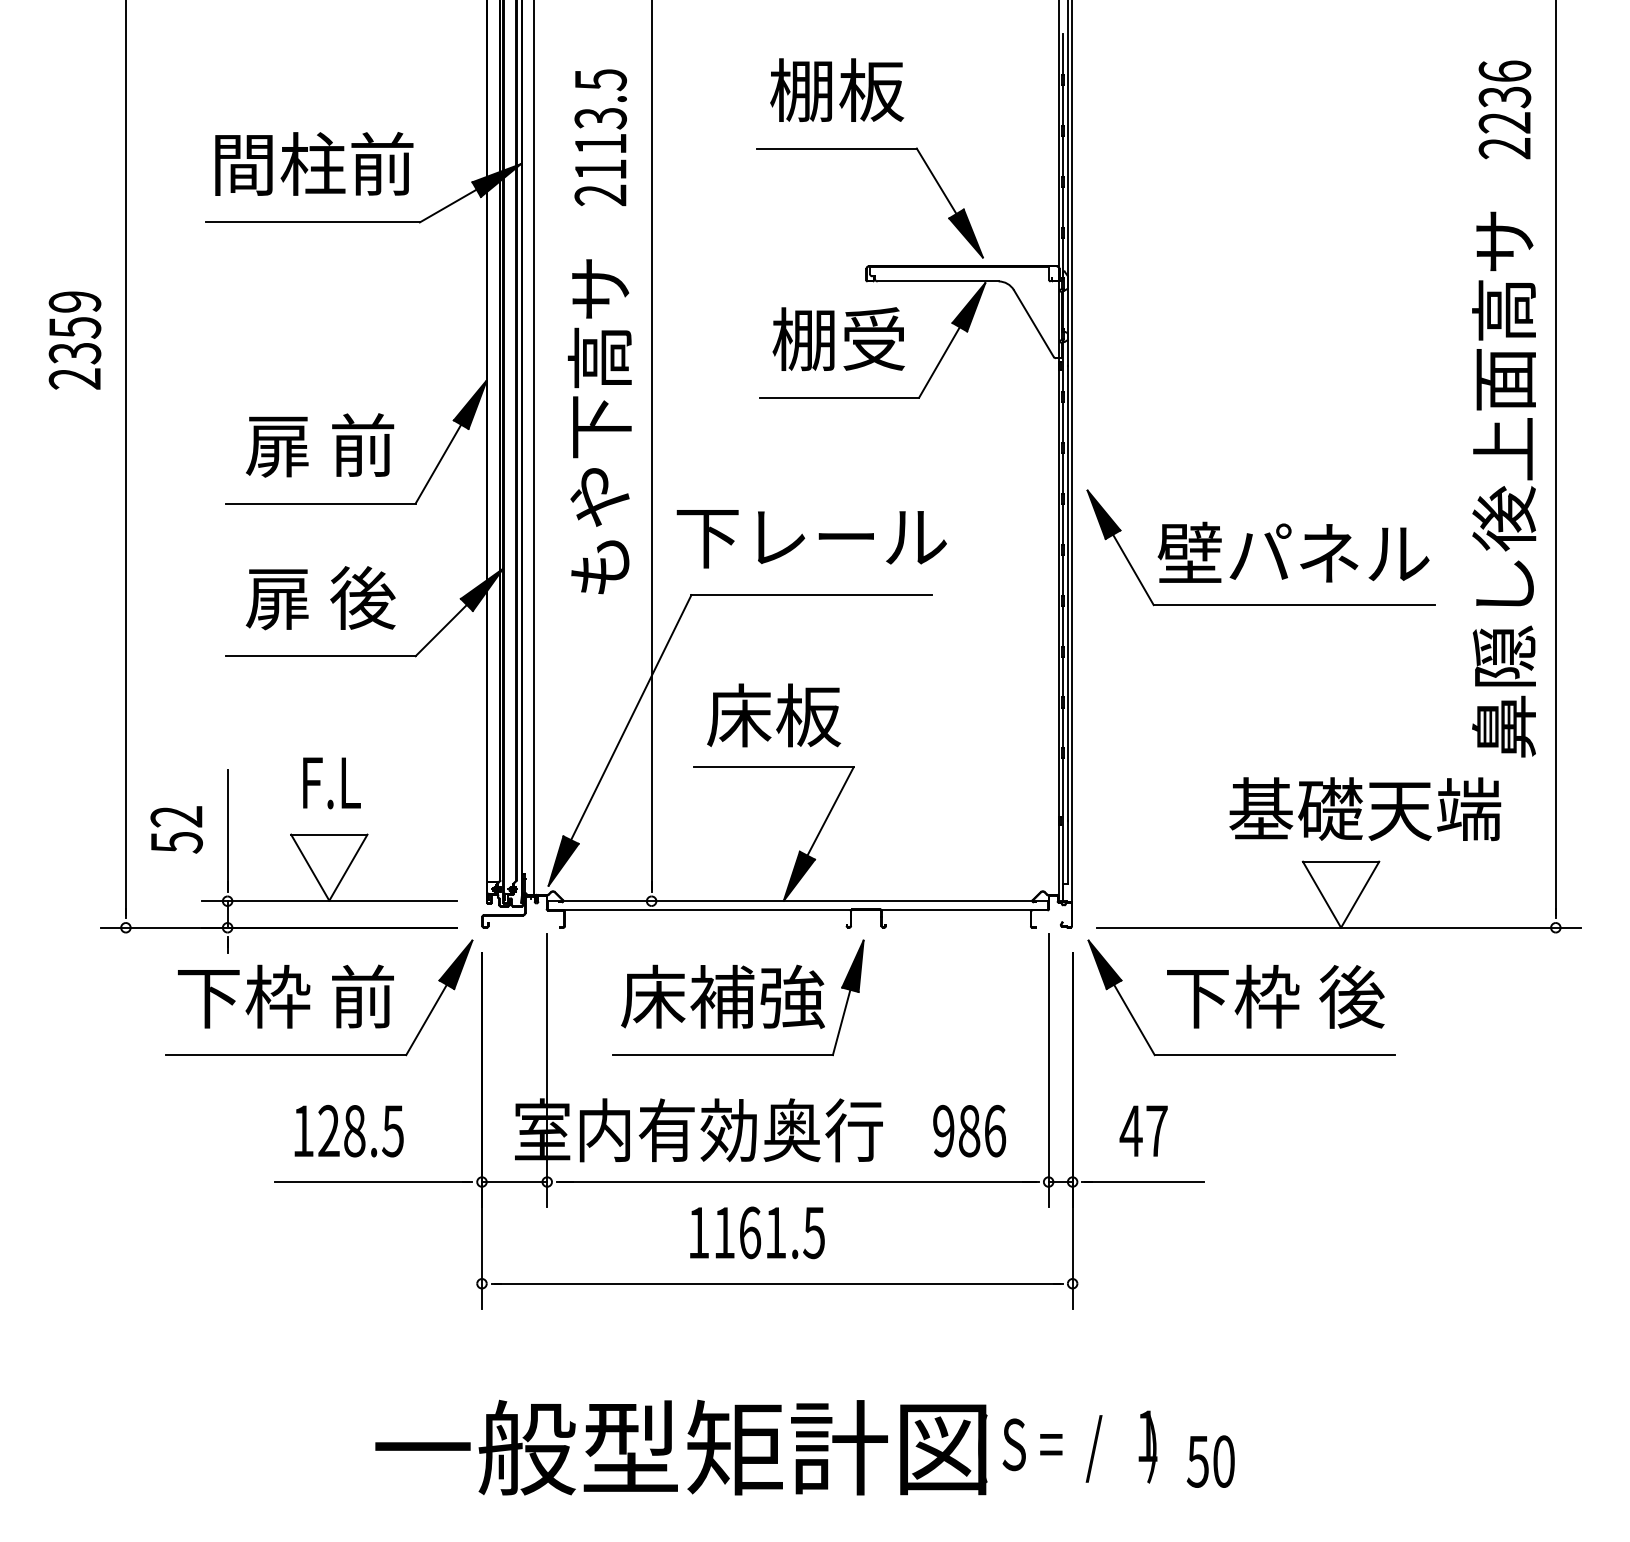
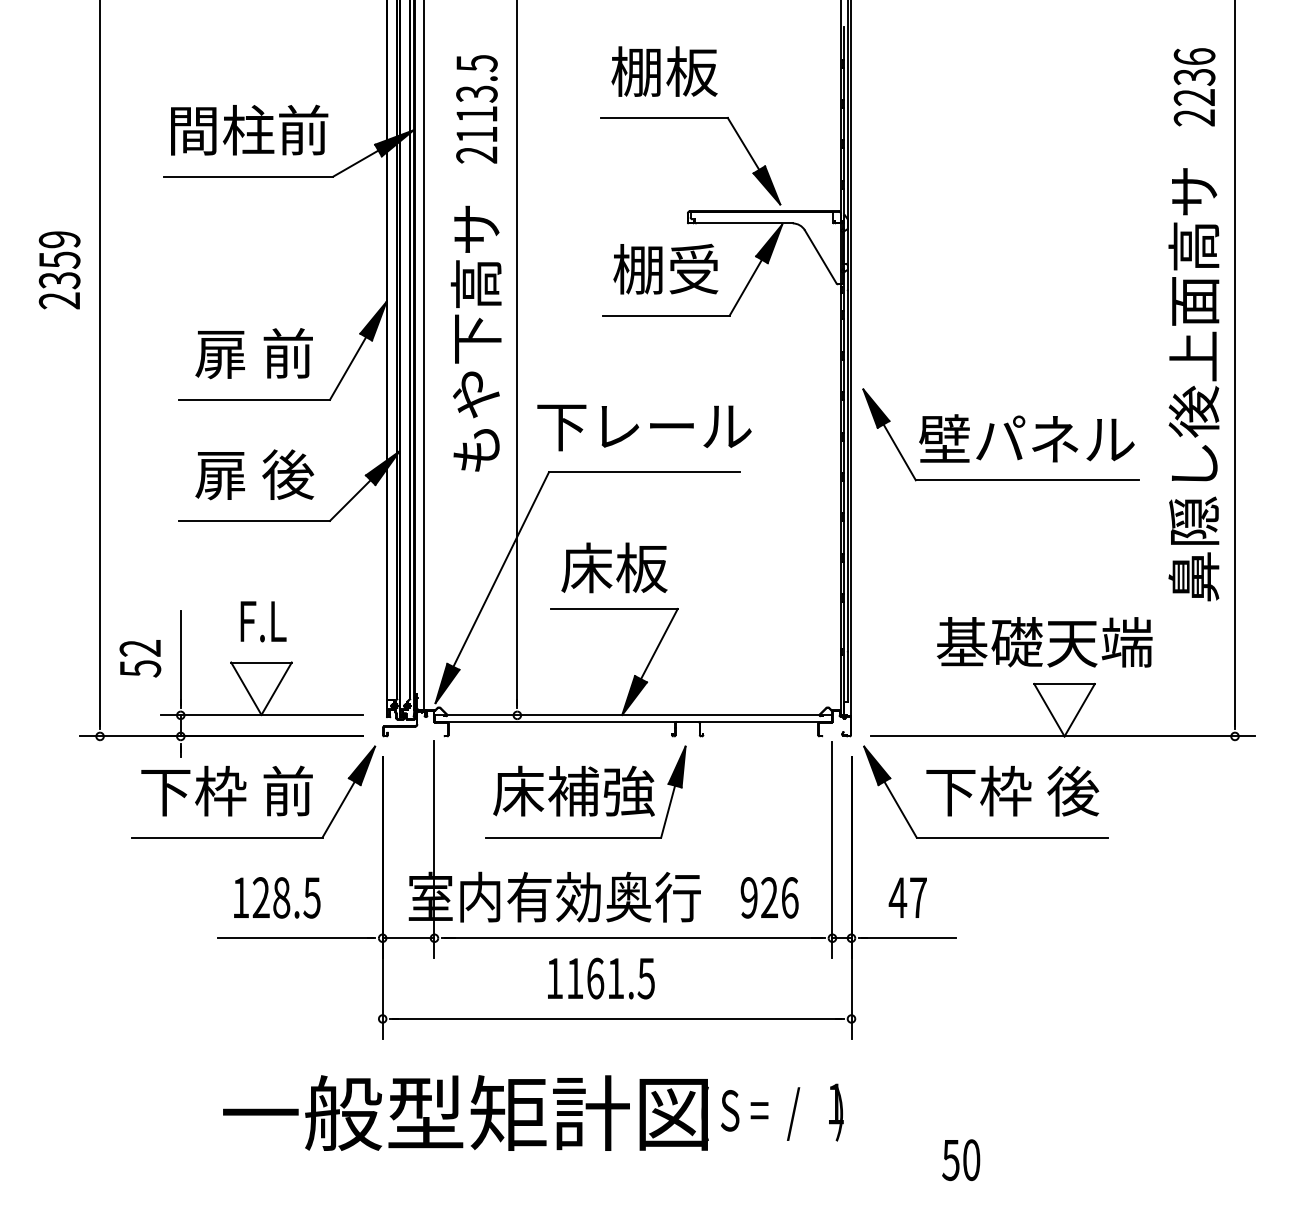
text: (1364, 809) -> (1044, 642), moved
text: (969, 1130) -> (769, 897), 986 -> 926
text: (766, 1446) -> (533, 1112), moved

